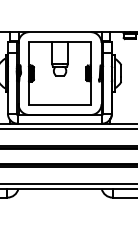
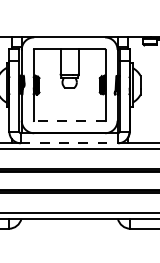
line: (59, 104) -> (69, 121), solid -> dashed
line: (59, 123) -> (69, 143), solid -> dashed

